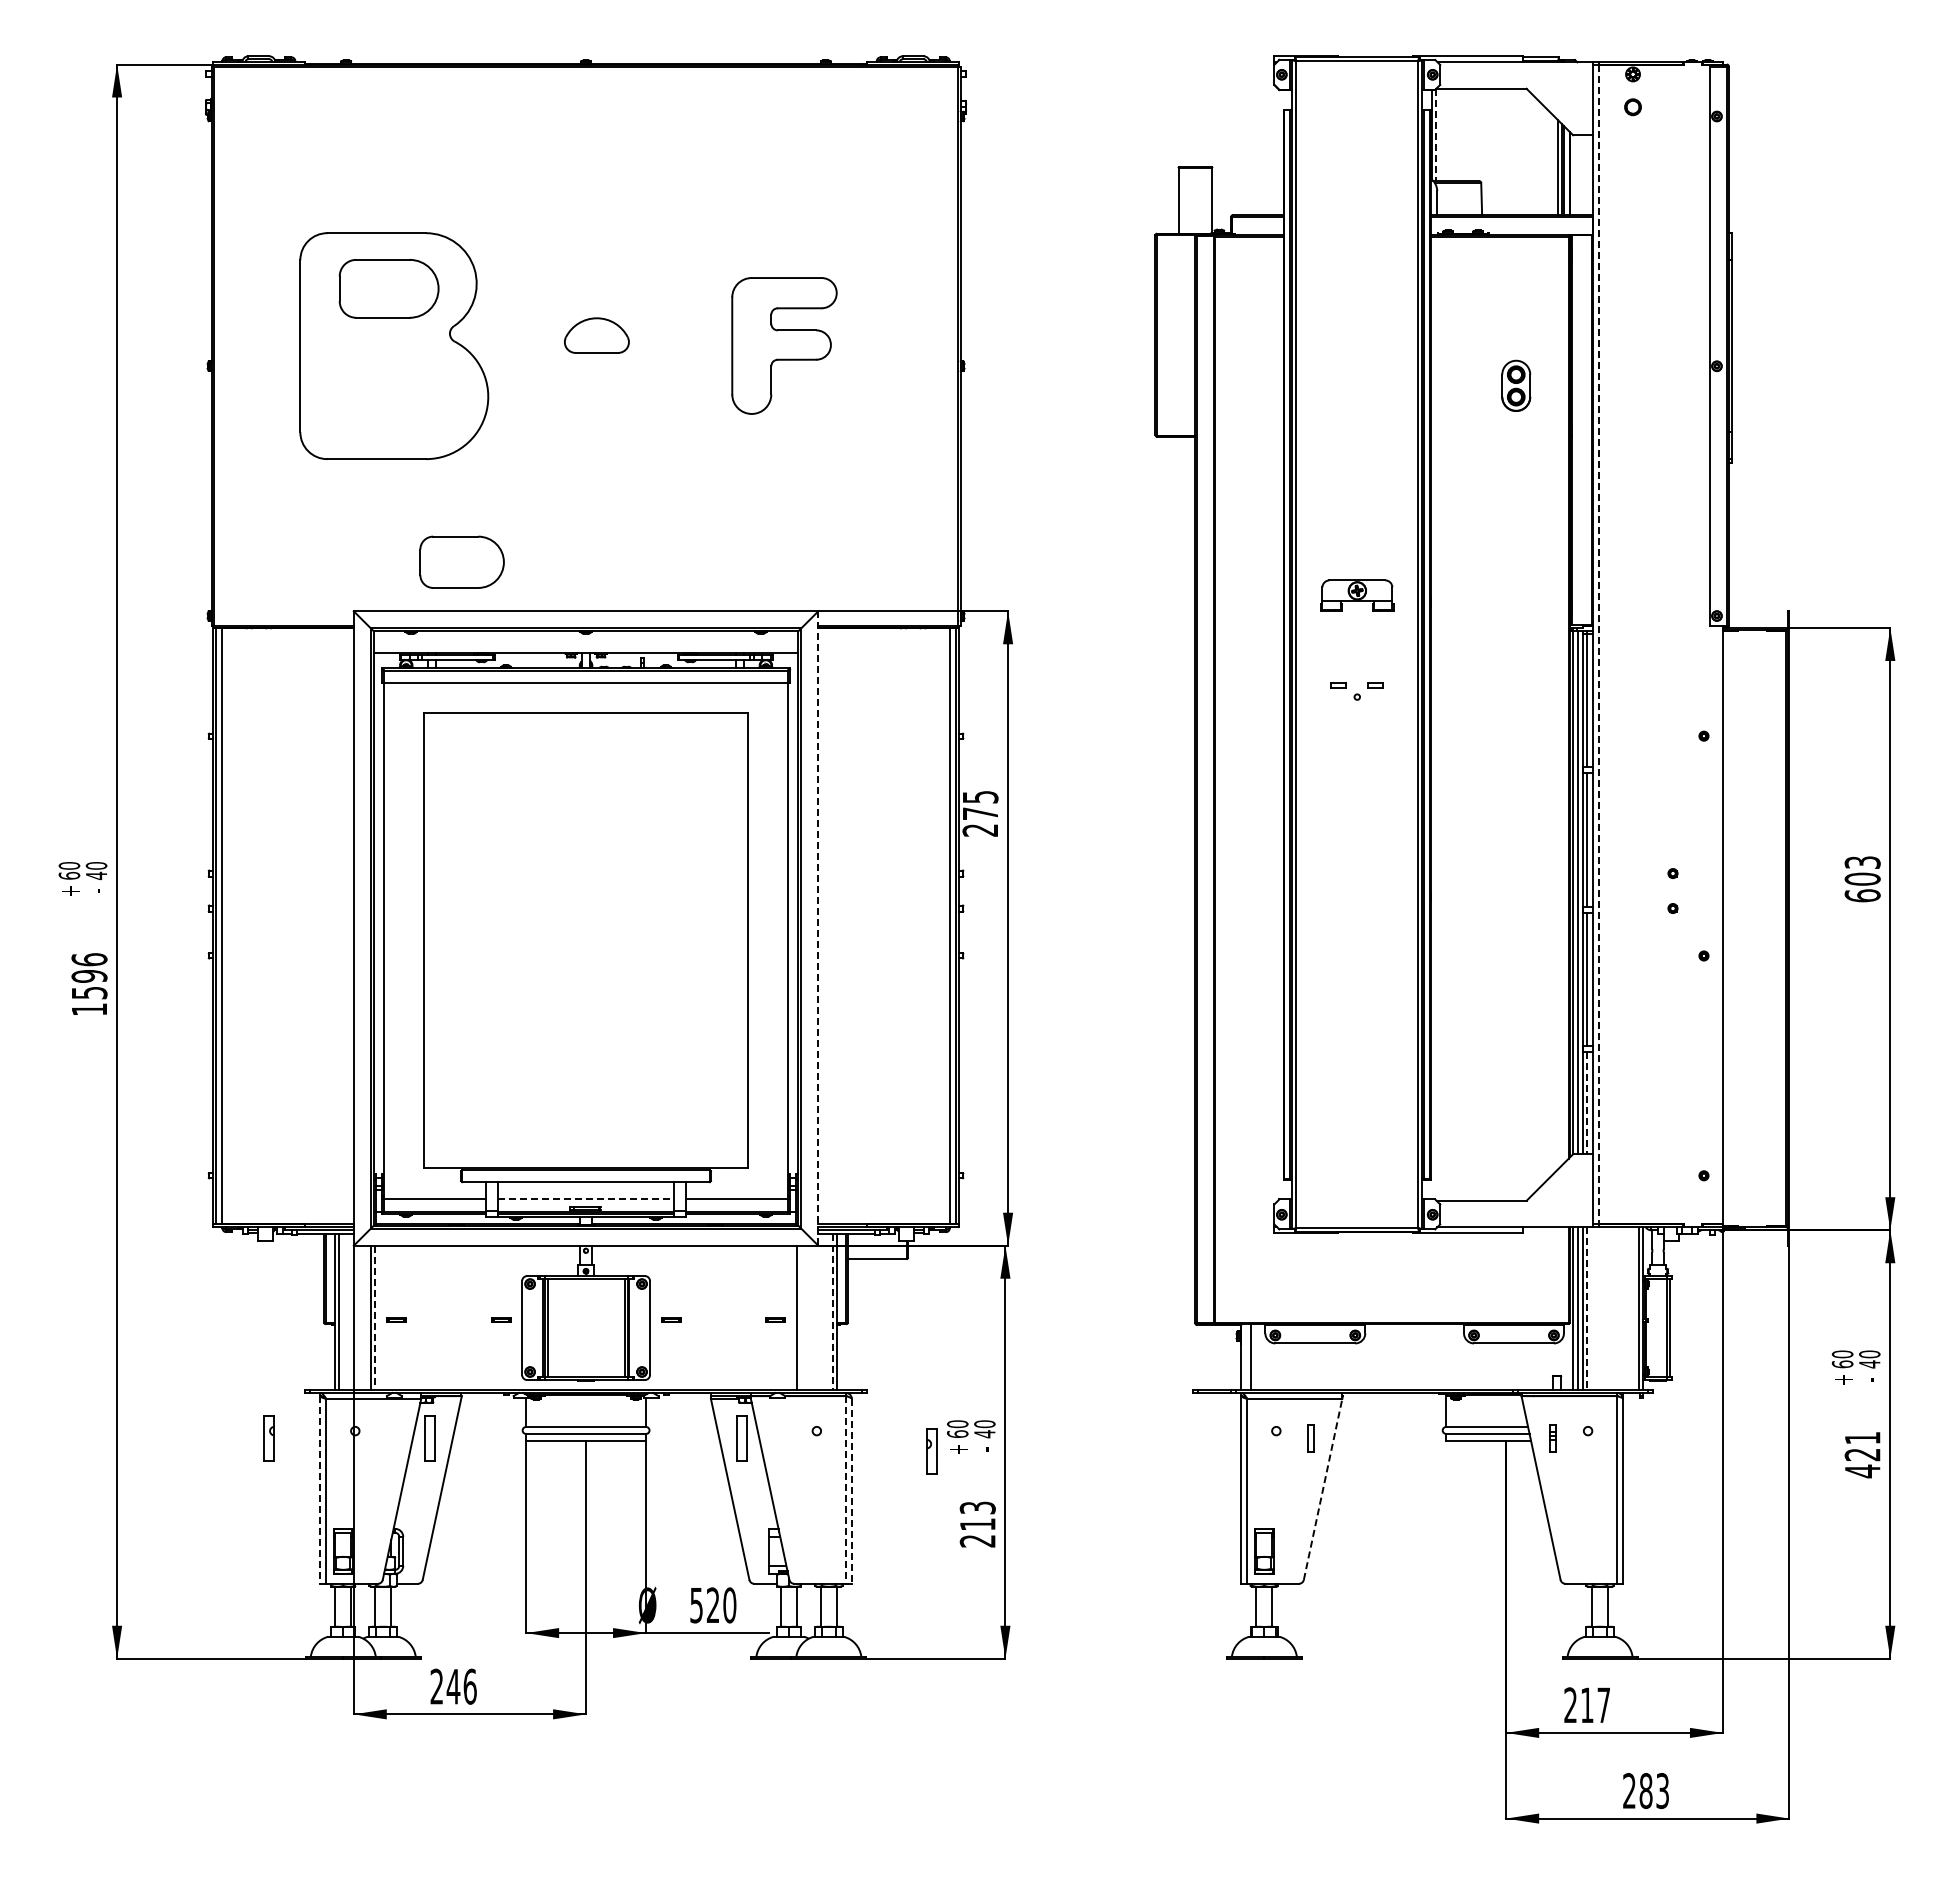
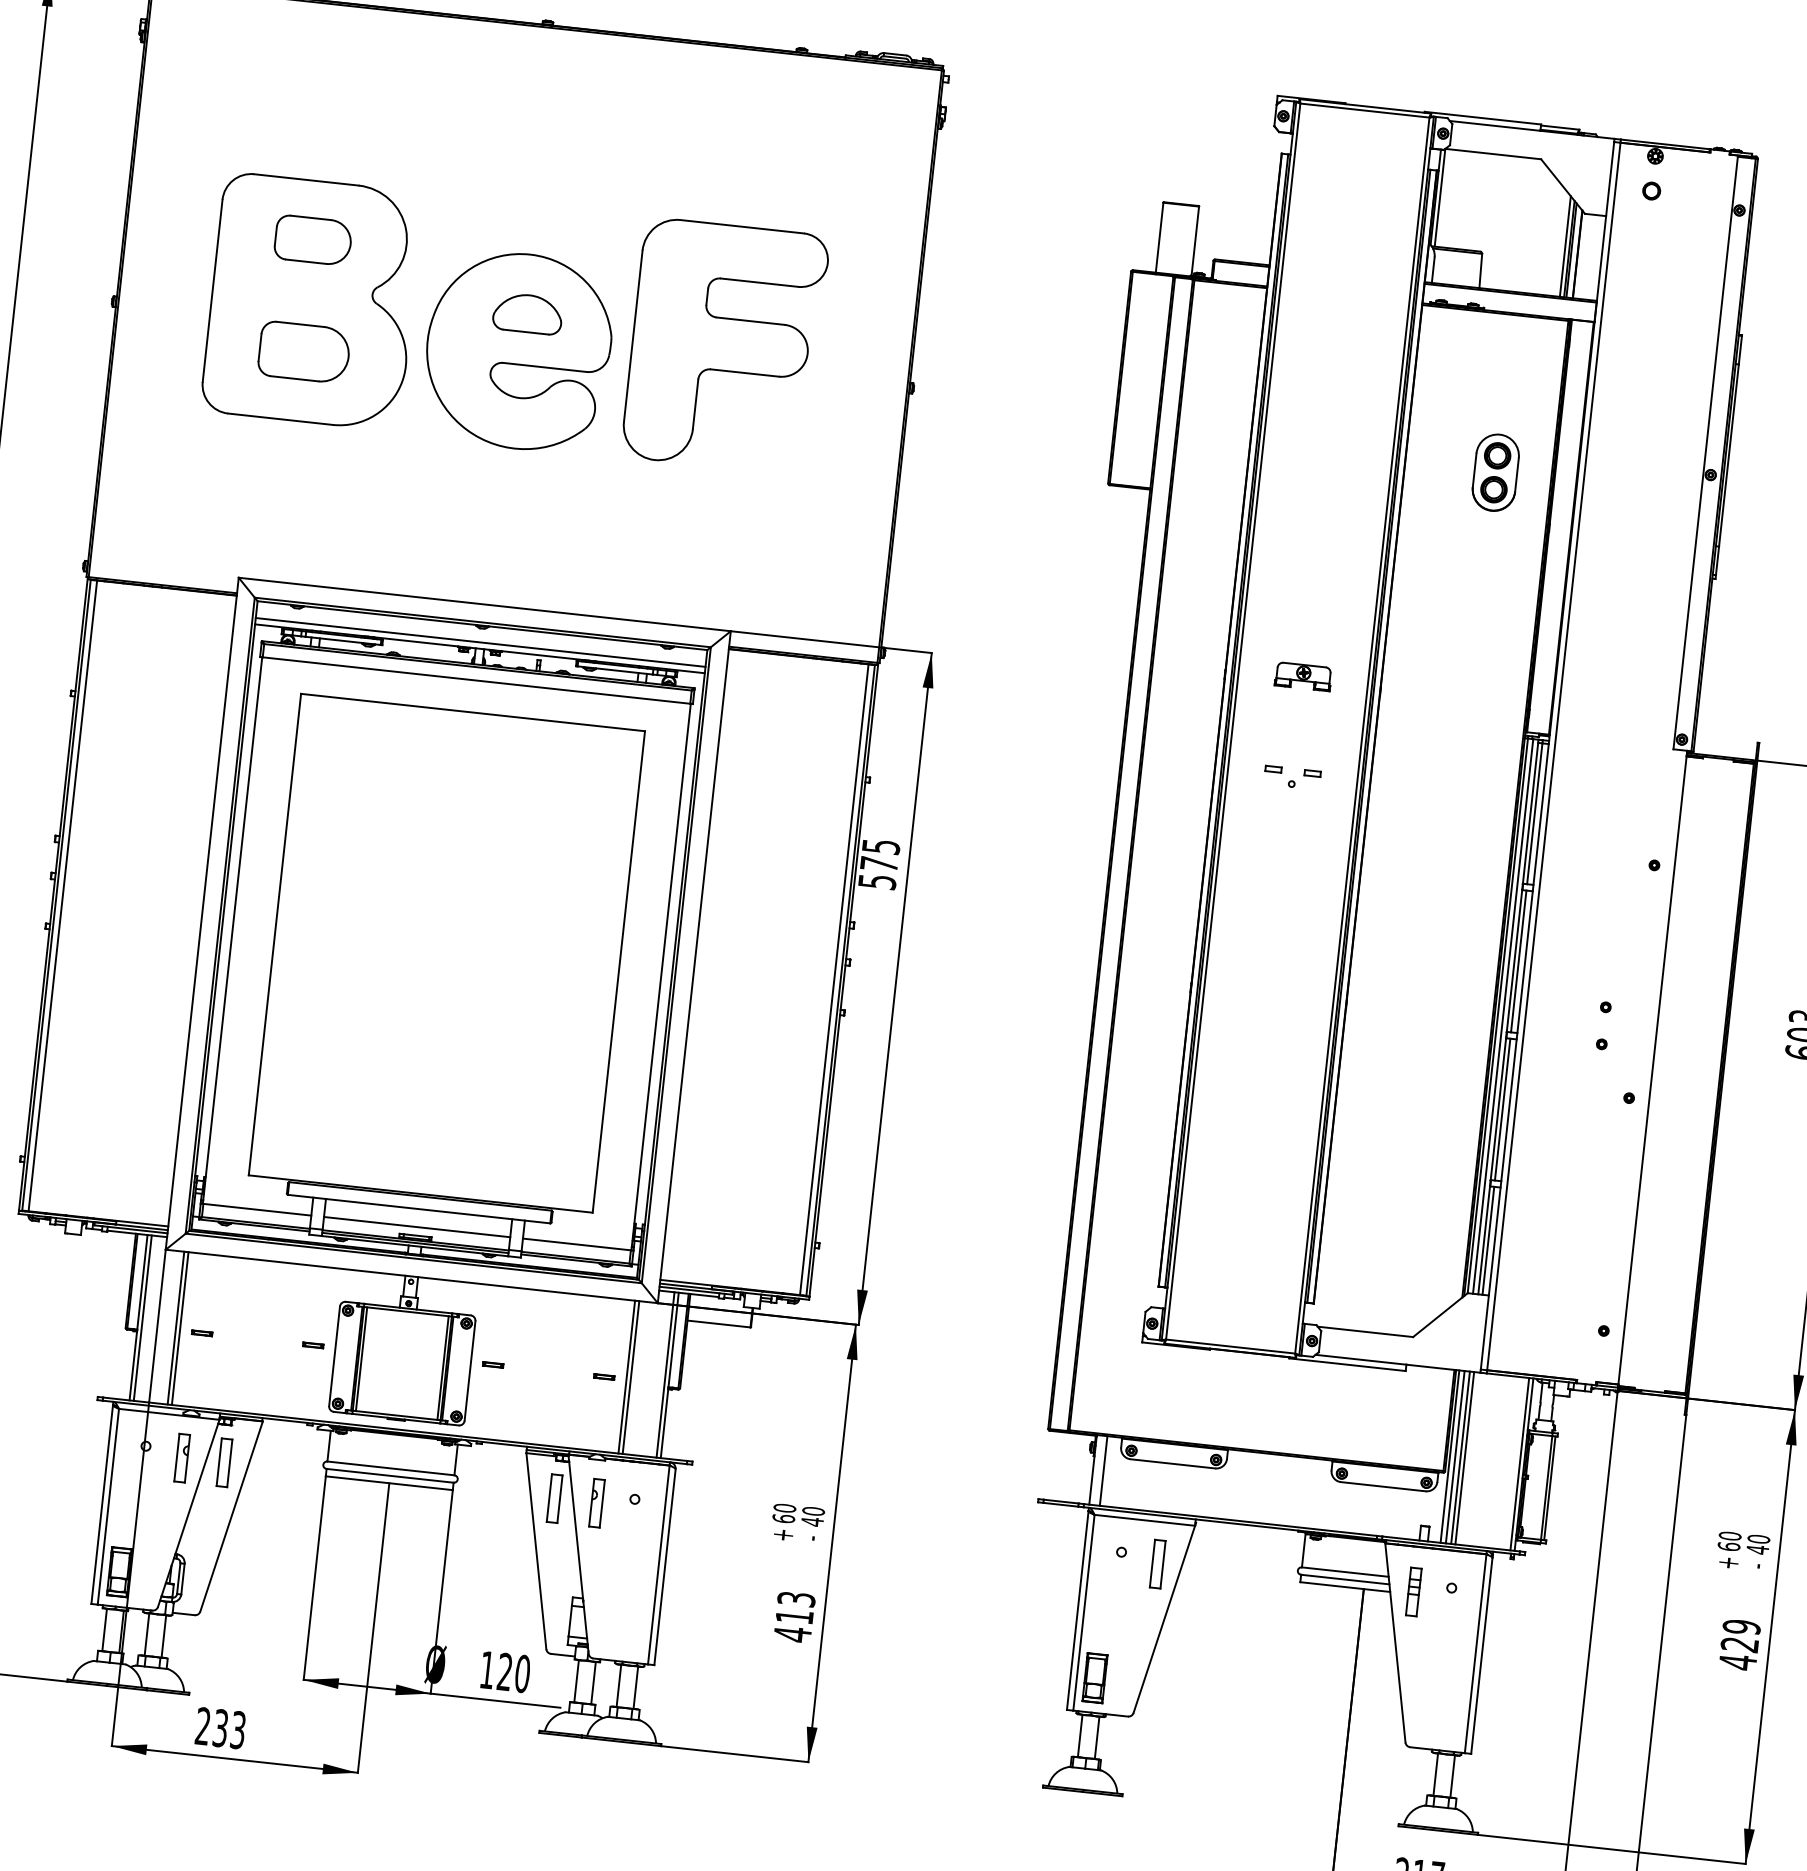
line: (1436, 135) -> (1440, 198), dashed -> solid
part: (388, 288) -> (312, 239), size x0.71
part: (784, 345) -> (725, 345), size x1.67
part: (591, 371) -> (518, 351), added
part: (1516, 385) -> (1496, 472), size x1.43
part: (461, 561) -> (303, 351), moved
part: (1356, 595) -> (1302, 676), size x0.71
line: (1599, 645) -> (1554, 757), dashed -> solid
line: (585, 647) -> (480, 642), added
text: (980, 830) -> (877, 882), 275 -> 575
line: (818, 929) -> (694, 968), dashed -> solid
line: (1587, 1103) -> (1488, 1241), dashed -> solid
line: (586, 1199) -> (417, 1227), dashed -> solid
line: (1587, 1309) -> (1465, 1459), dashed -> solid
line: (832, 1312) -> (665, 1375), dashed -> solid
line: (800, 1317) -> (630, 1377), added
line: (375, 1318) -> (180, 1329), dashed -> solid
text: (1862, 1437) -> (1741, 1626), 421 -> 429
part: (268, 1438) -> (181, 1458), moved
part: (1310, 1438) -> (1156, 1563), size x1.67
part: (1552, 1438) -> (1413, 1591), size x1.67
part: (931, 1451) -> (596, 1503), moved
line: (1323, 1488) -> (1164, 1618), dashed -> solid
line: (320, 1489) -> (102, 1504), dashed -> solid
line: (845, 1489) -> (658, 1564), dashed -> solid
line: (851, 1491) -> (664, 1567), dashed -> solid
text: (977, 1541) -> (792, 1634), 213 -> 413
text: (696, 1605) -> (487, 1670), 520 -> 120
text: (461, 1686) -> (229, 1728), 246 -> 233

